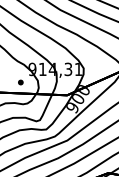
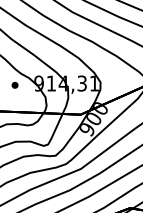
part: (20, 82) -> (14, 85), moved

